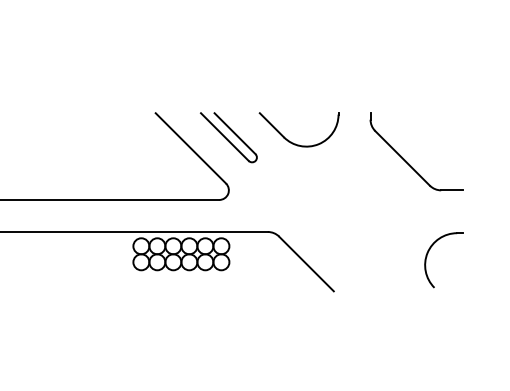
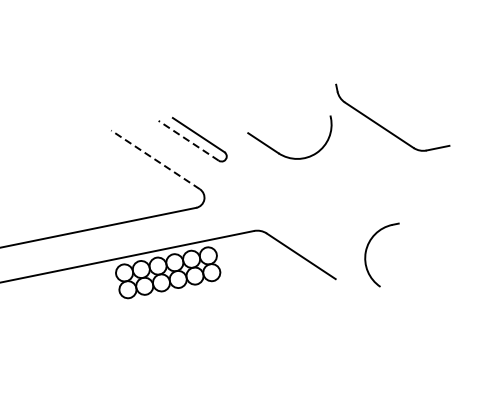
line: (224, 137) -> (188, 141), solid -> dashed
part: (291, 141) -> (287, 156), moved
line: (190, 148) -> (155, 160), solid -> dashed
part: (427, 257) -> (366, 256), moved

